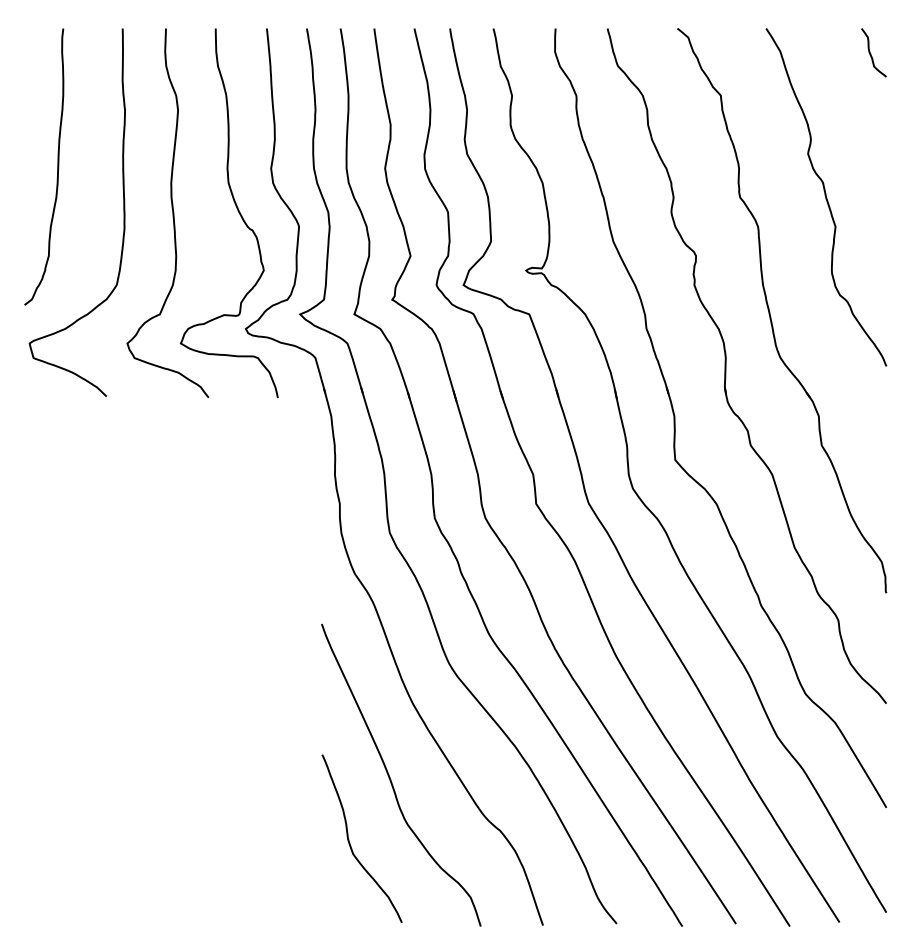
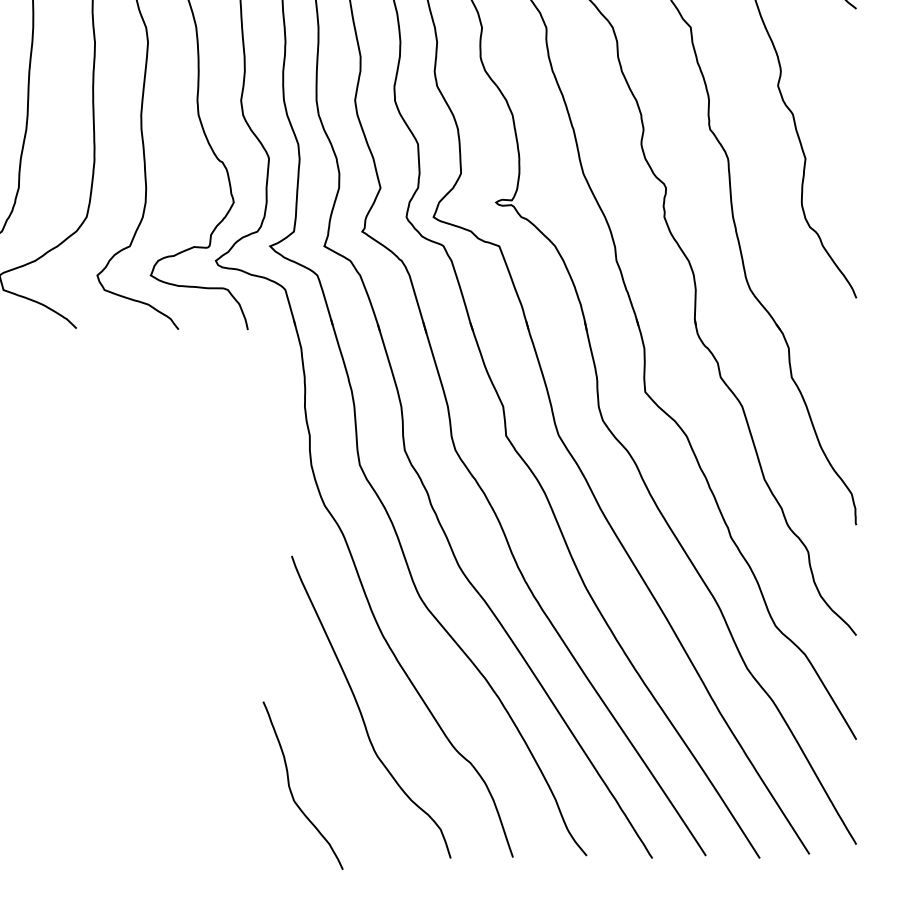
curve: (350, 842) -> (291, 789), moved

